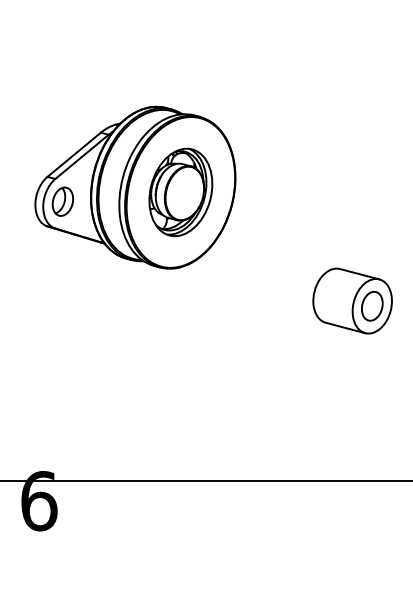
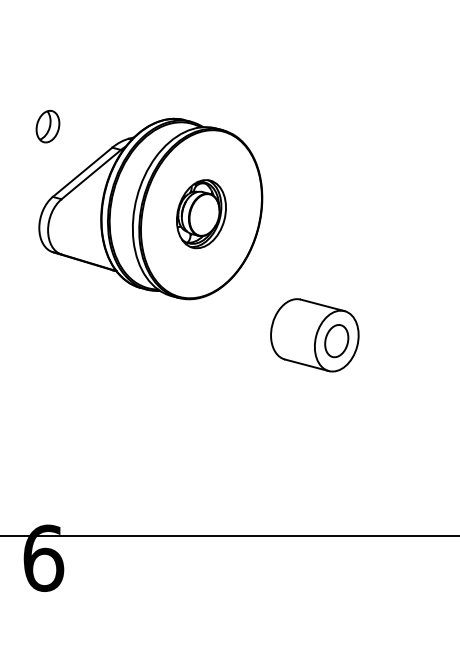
part: (180, 191) -> (201, 213), size x0.7
part: (62, 201) -> (47, 126), moved
part: (352, 301) -> (314, 335), moved

